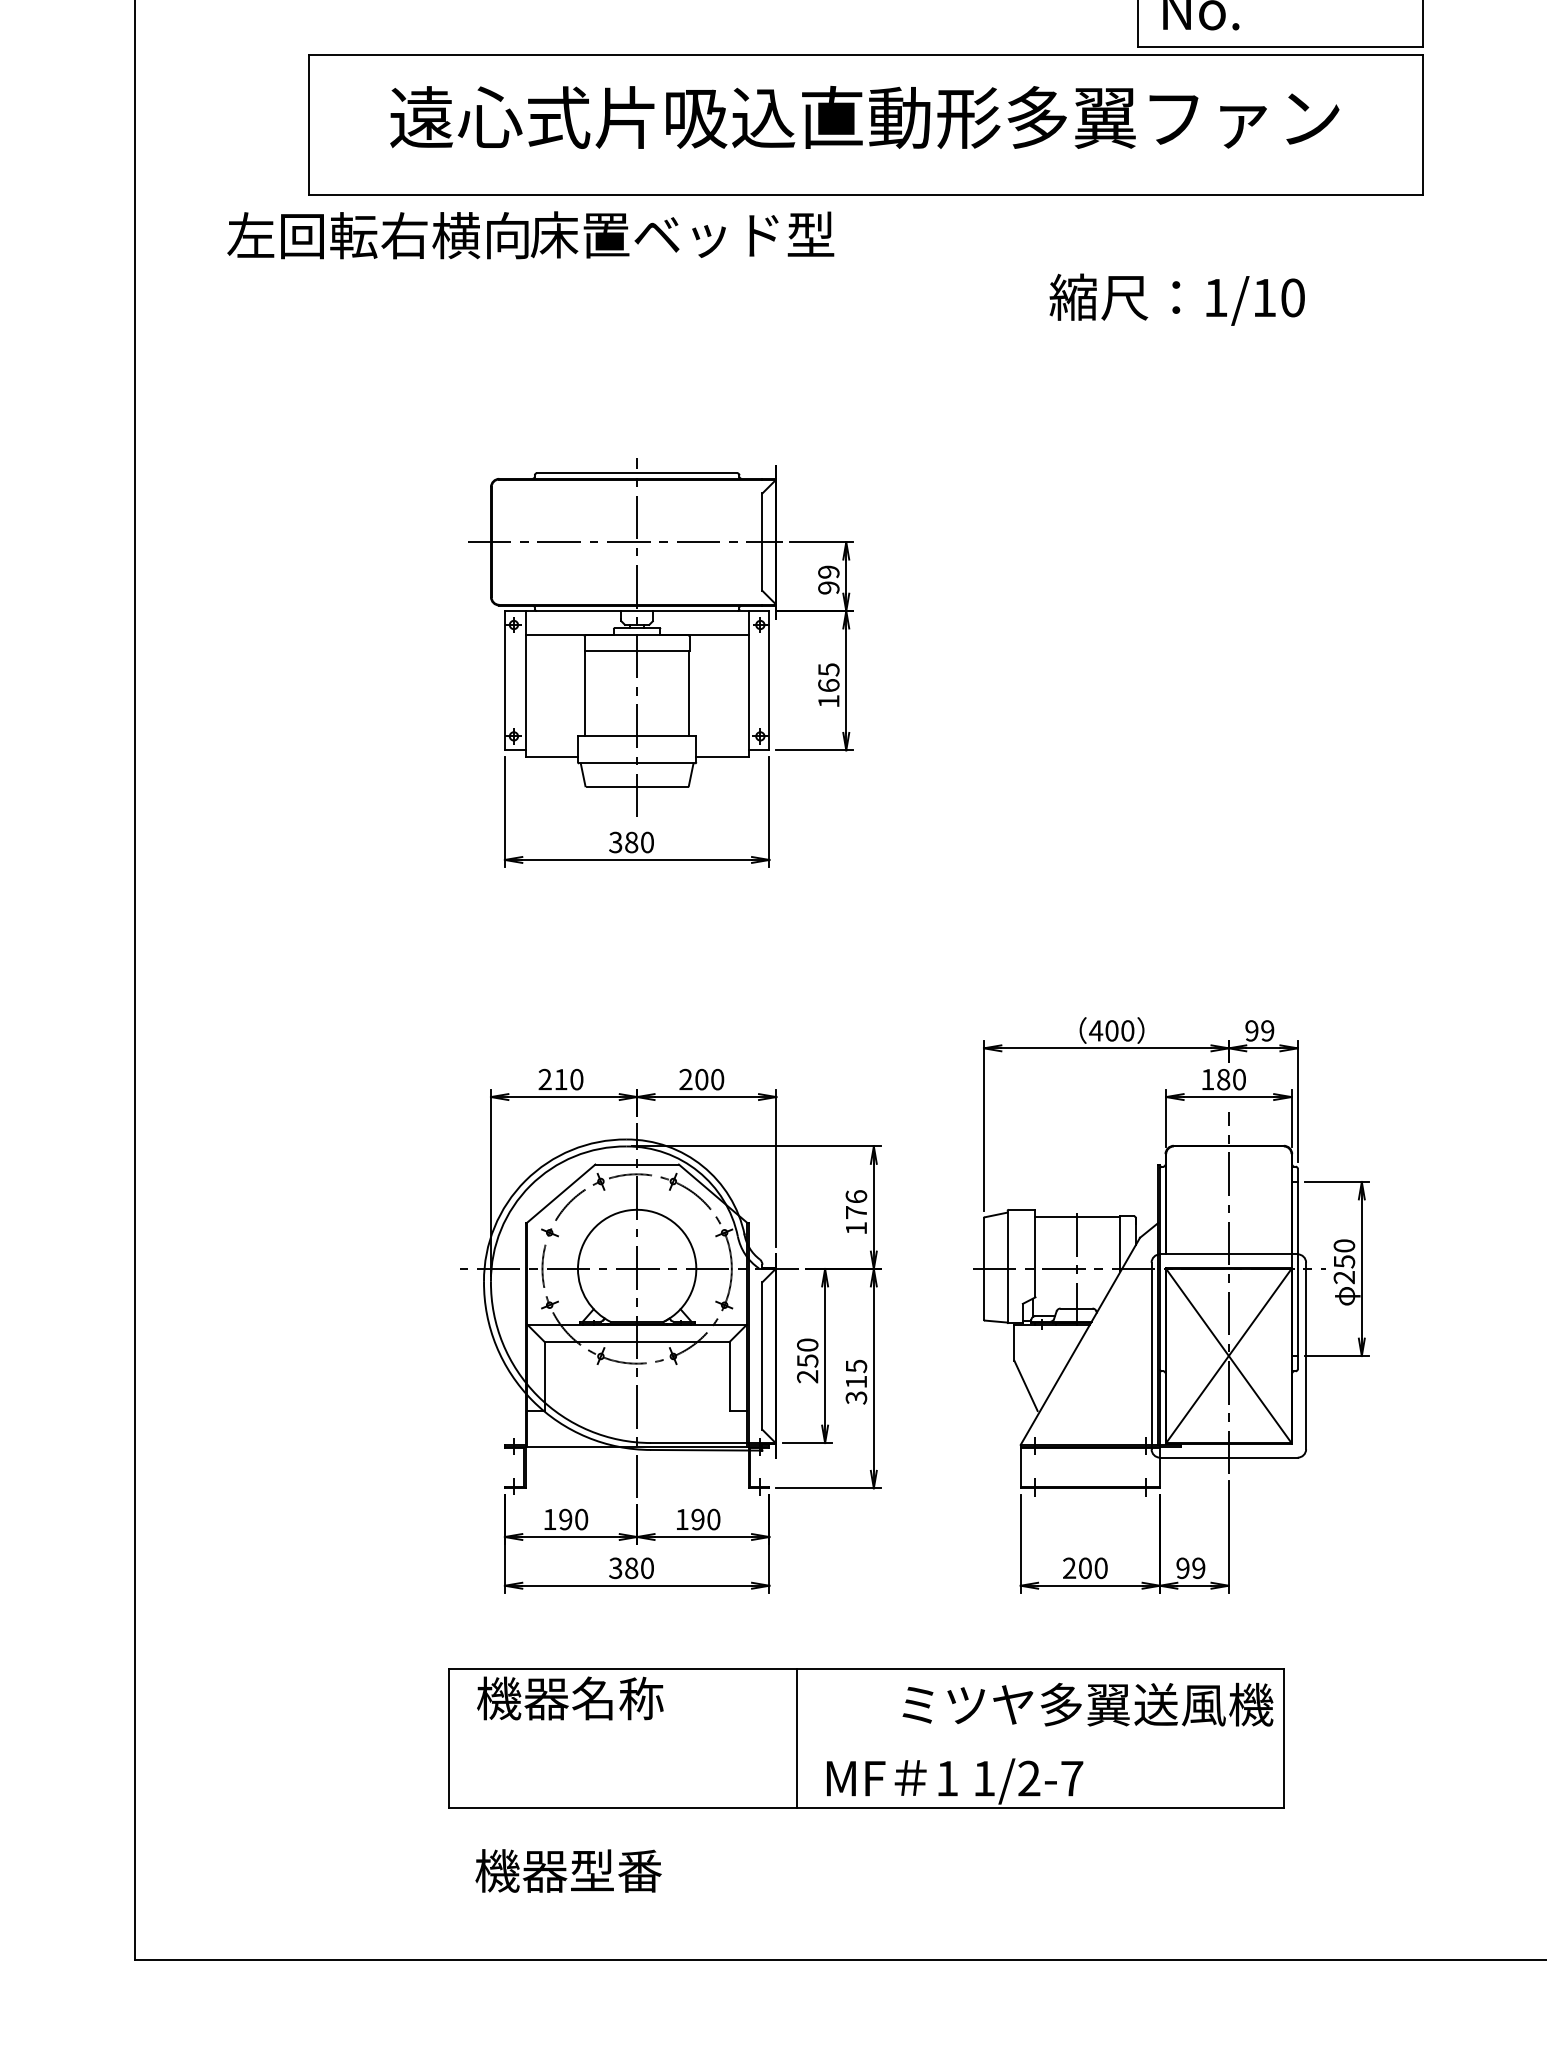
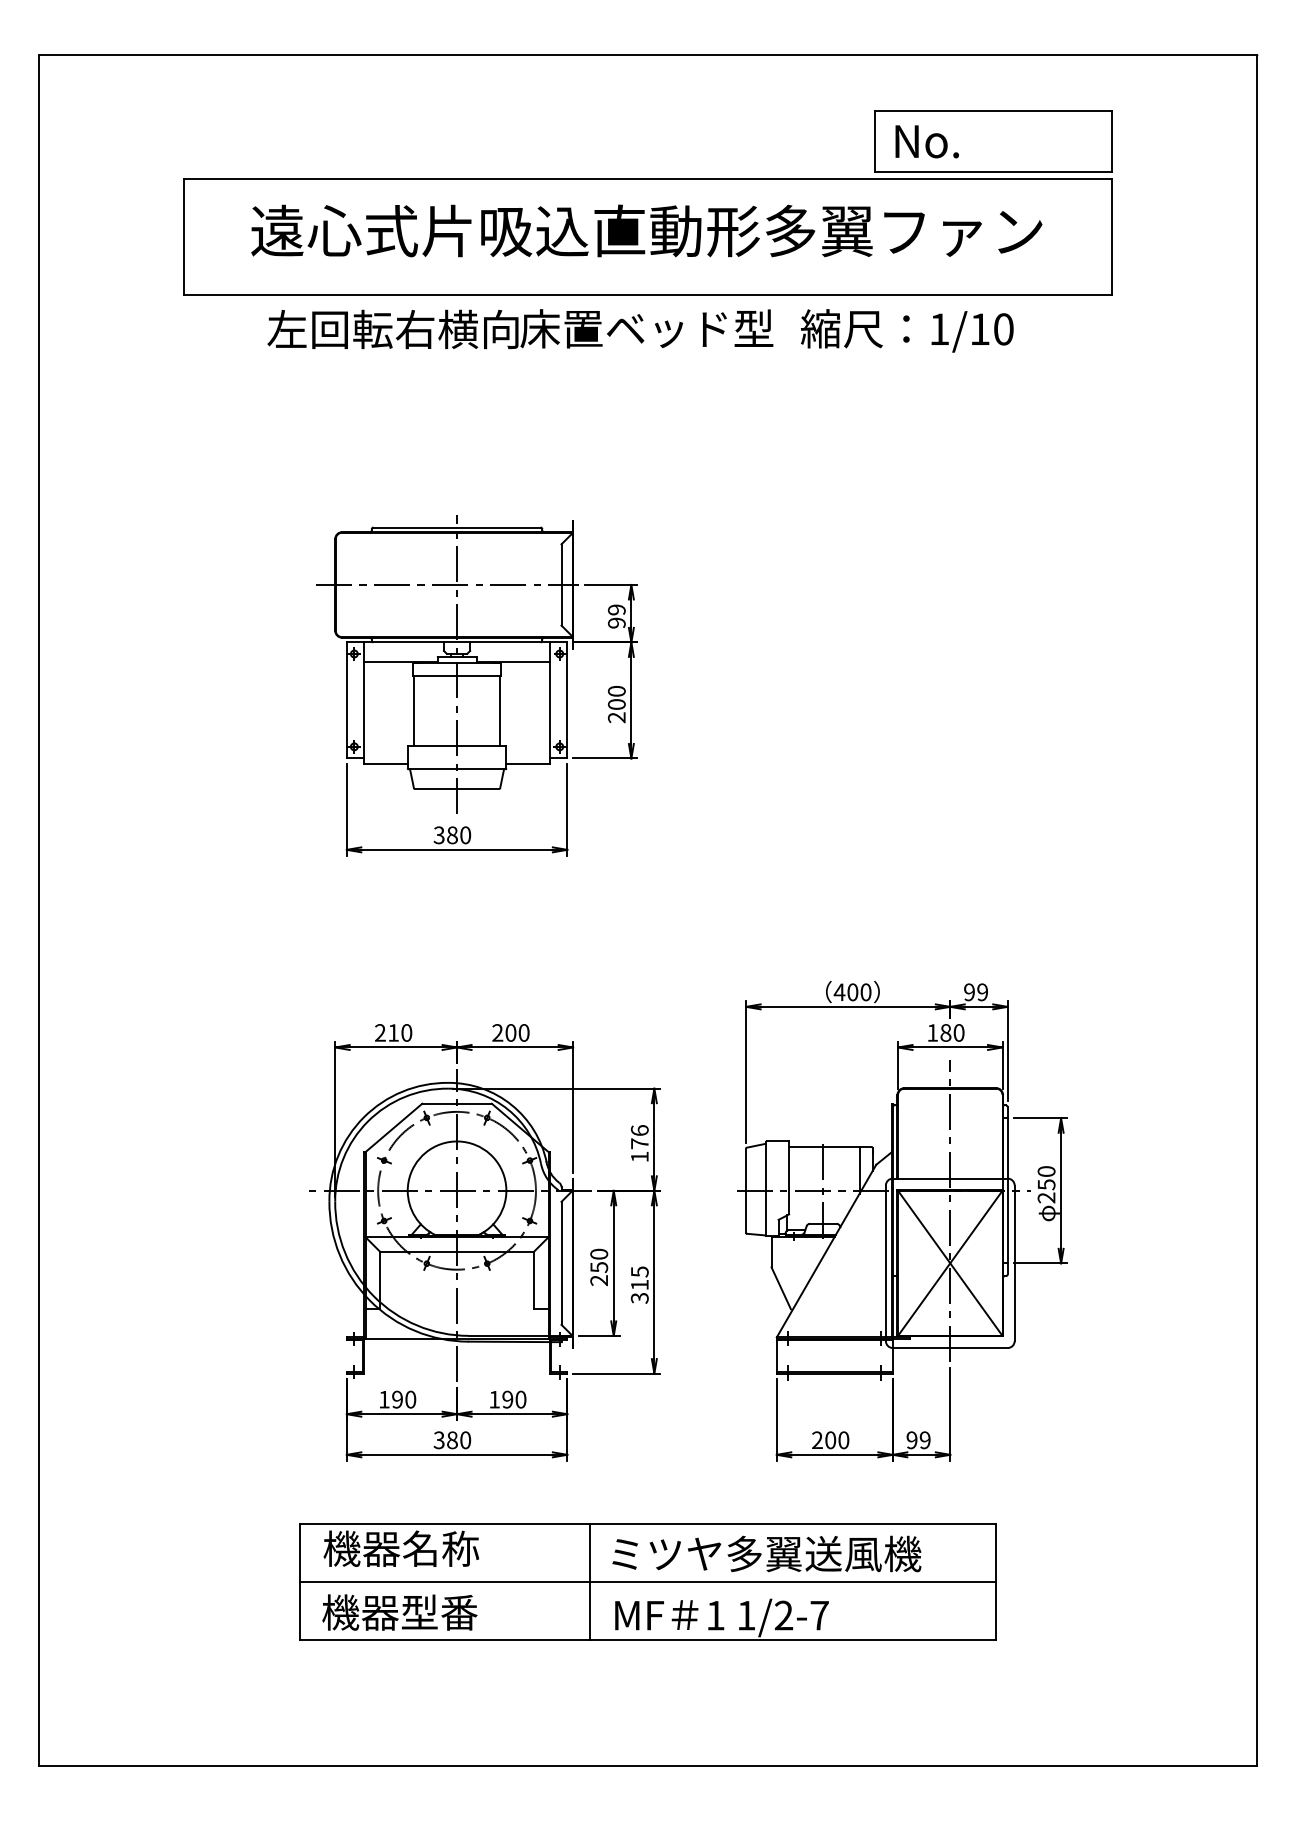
text: (530, 235) -> (520, 329), moved
text: (1177, 299) -> (907, 330), moved
text: (828, 685) -> (616, 704), 165 -> 200
text: (1087, 1704) -> (766, 1553), moved
line: (865, 1738) -> (647, 1582), added
text: (568, 1870) -> (399, 1612), moved

